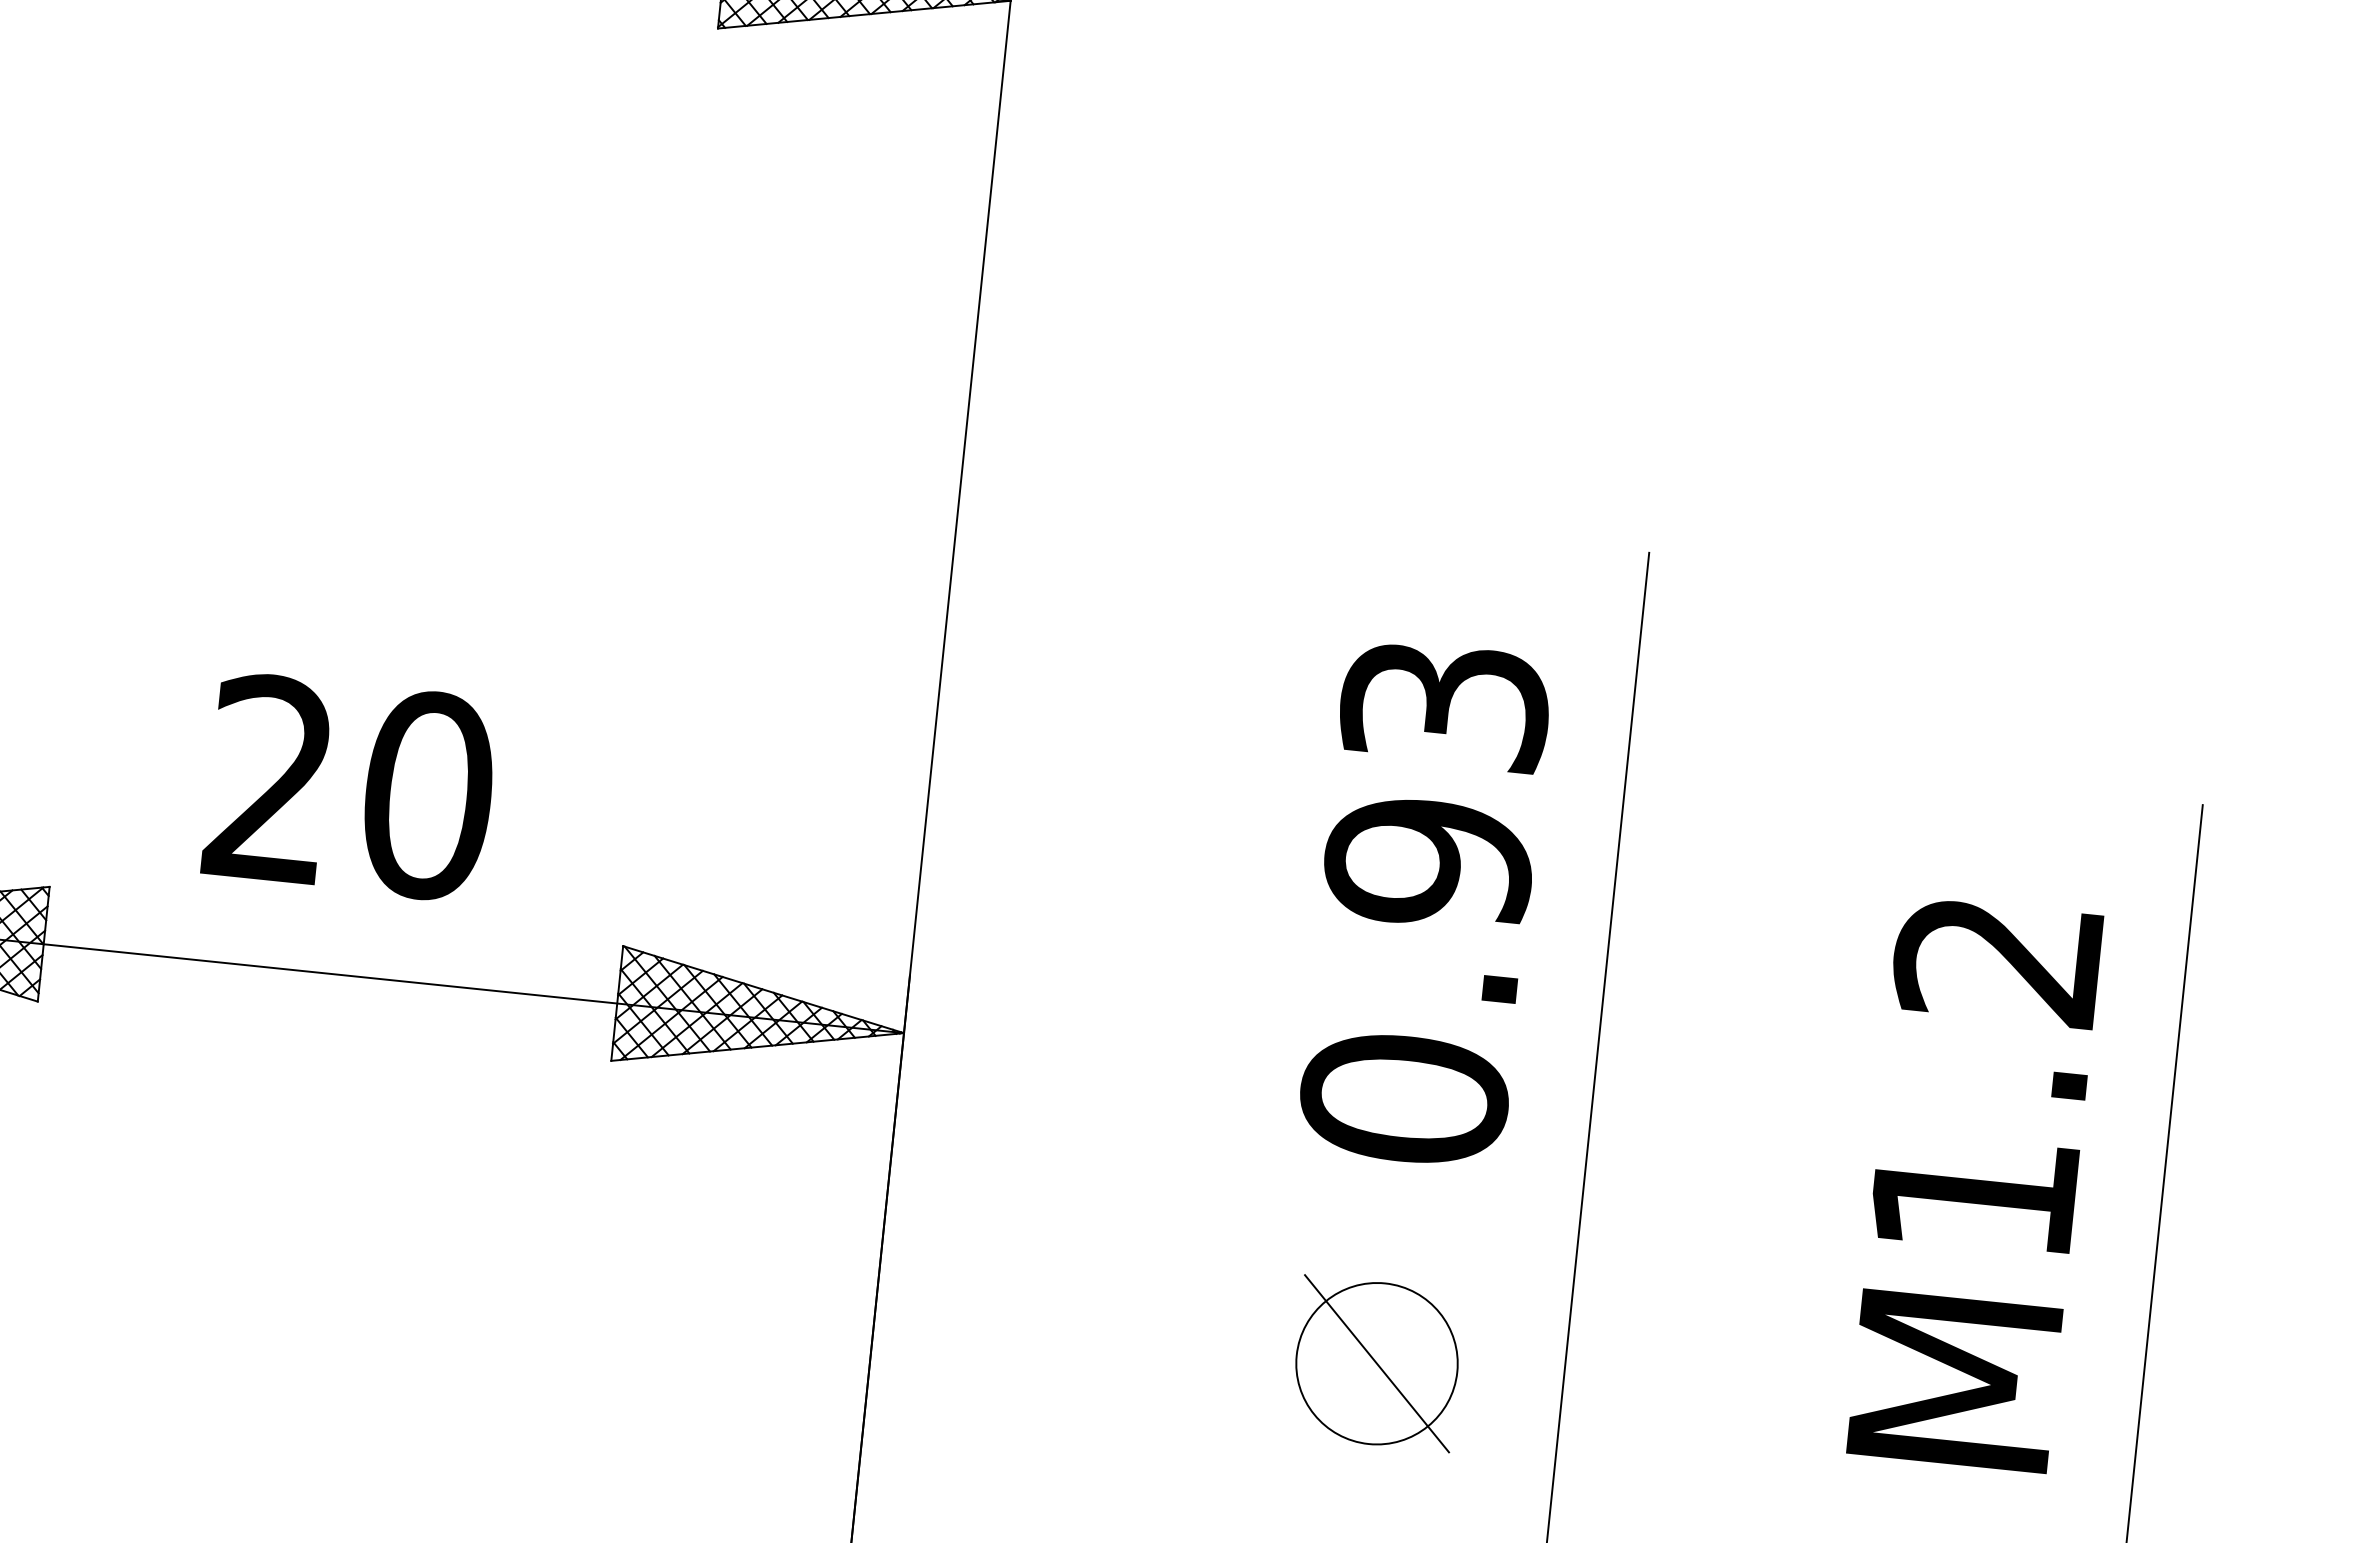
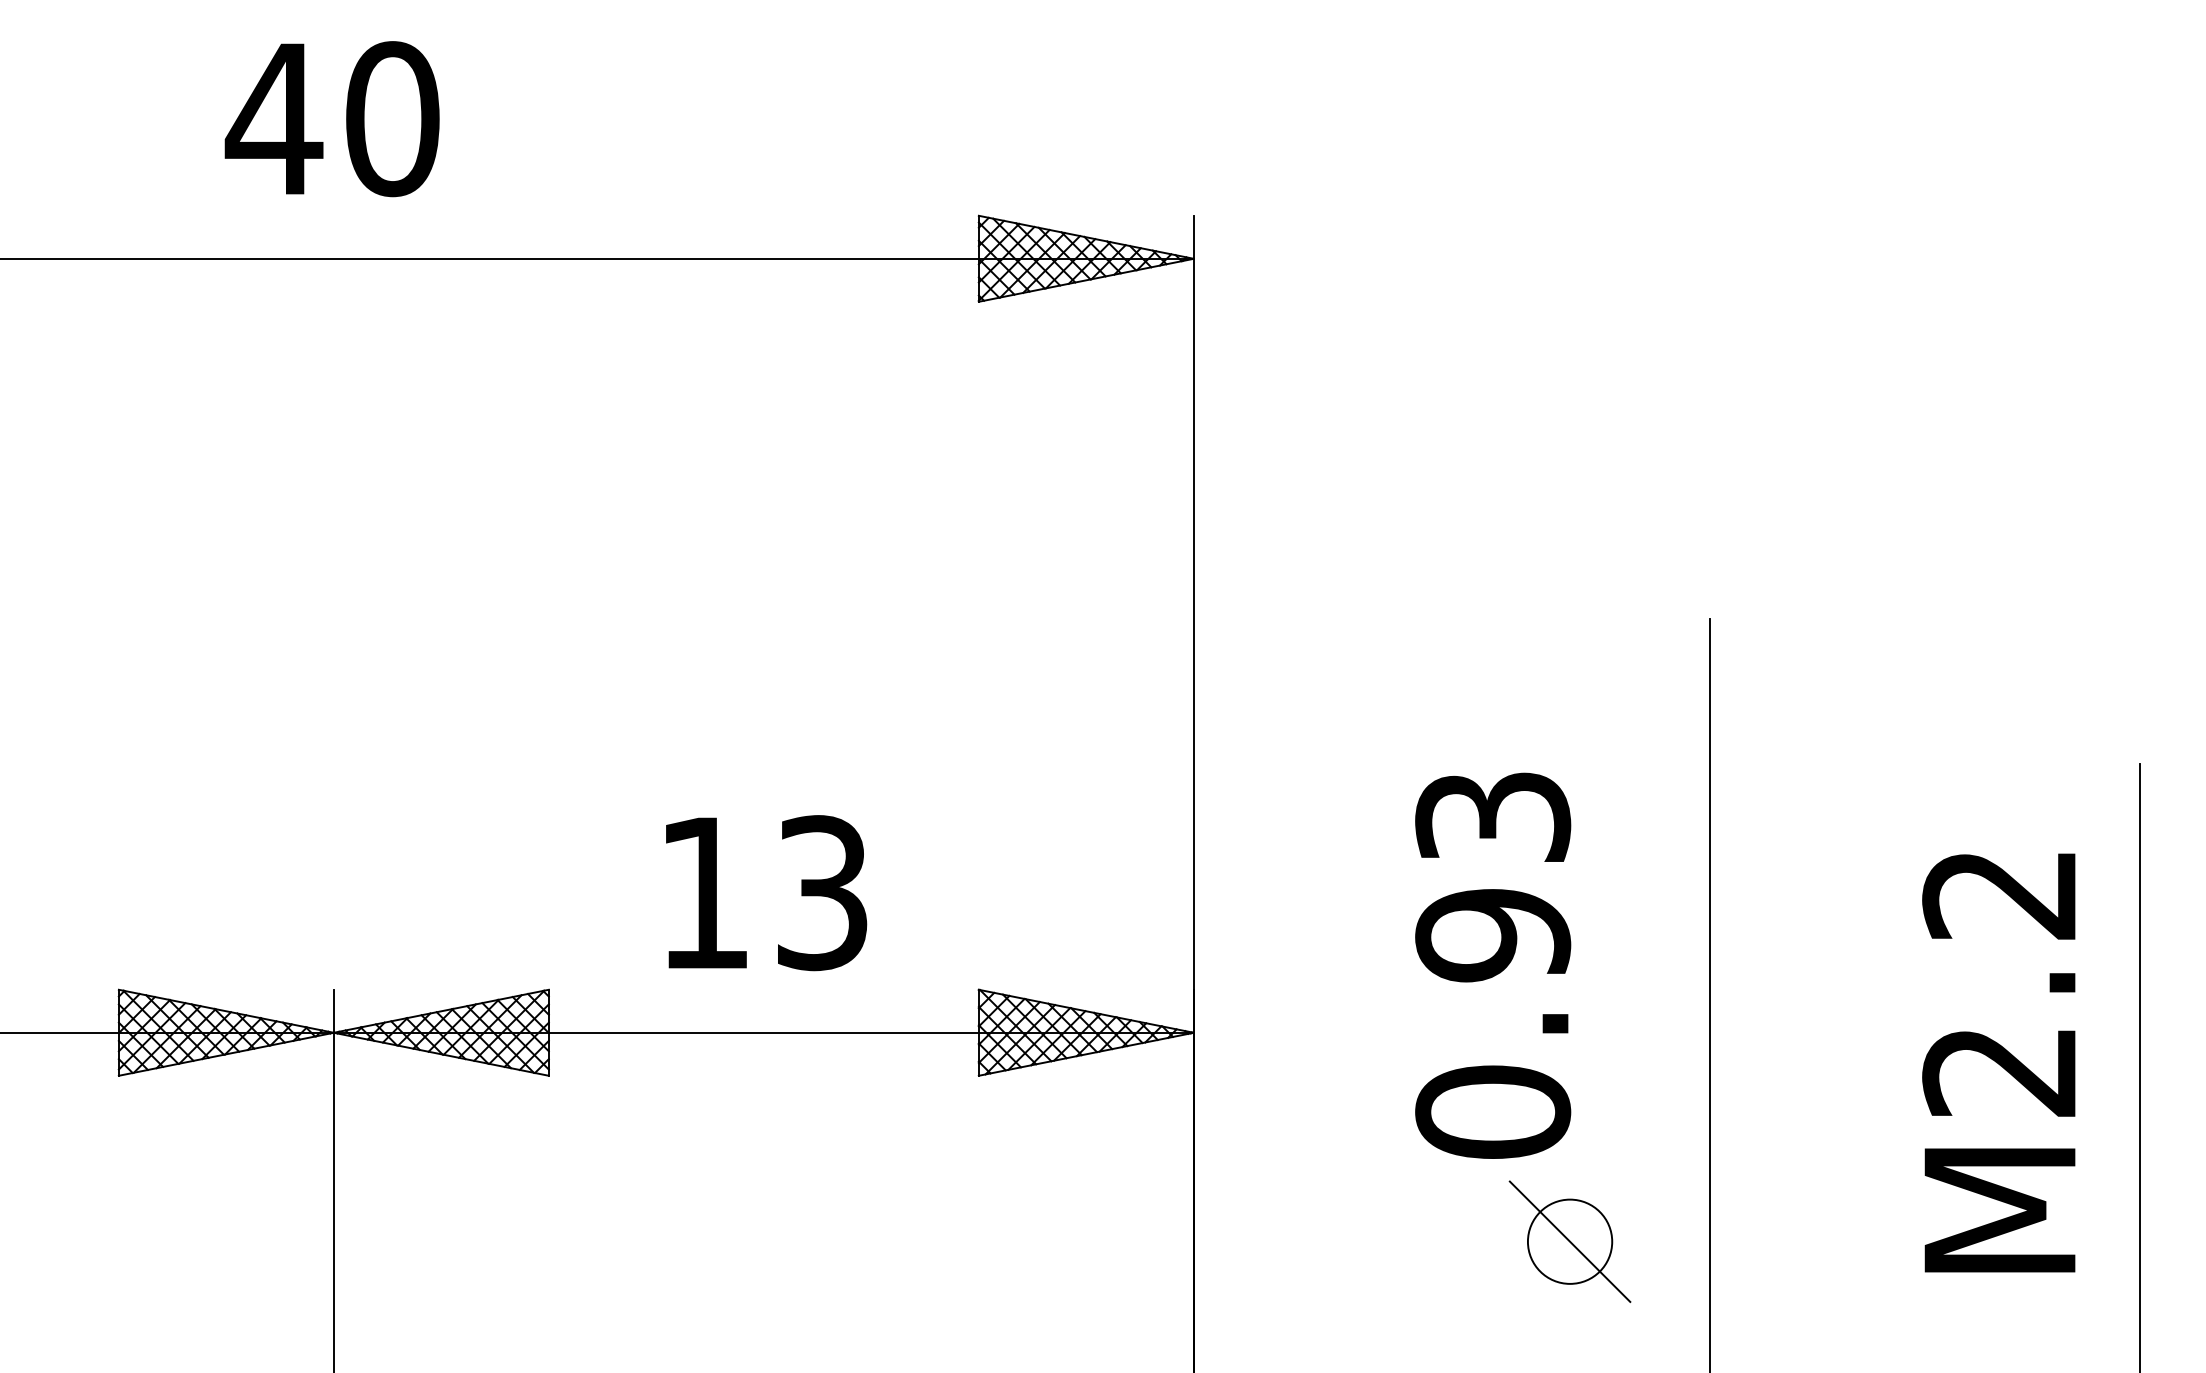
text: (350, 788) -> (764, 893), 20 -> 13
text: (1425, 903) -> (1493, 965), moved
text: (1971, 1197) -> (1998, 1072), M1.2 -> M2.2
circle: (1376, 1363) -> (1569, 1241), size x0.7

